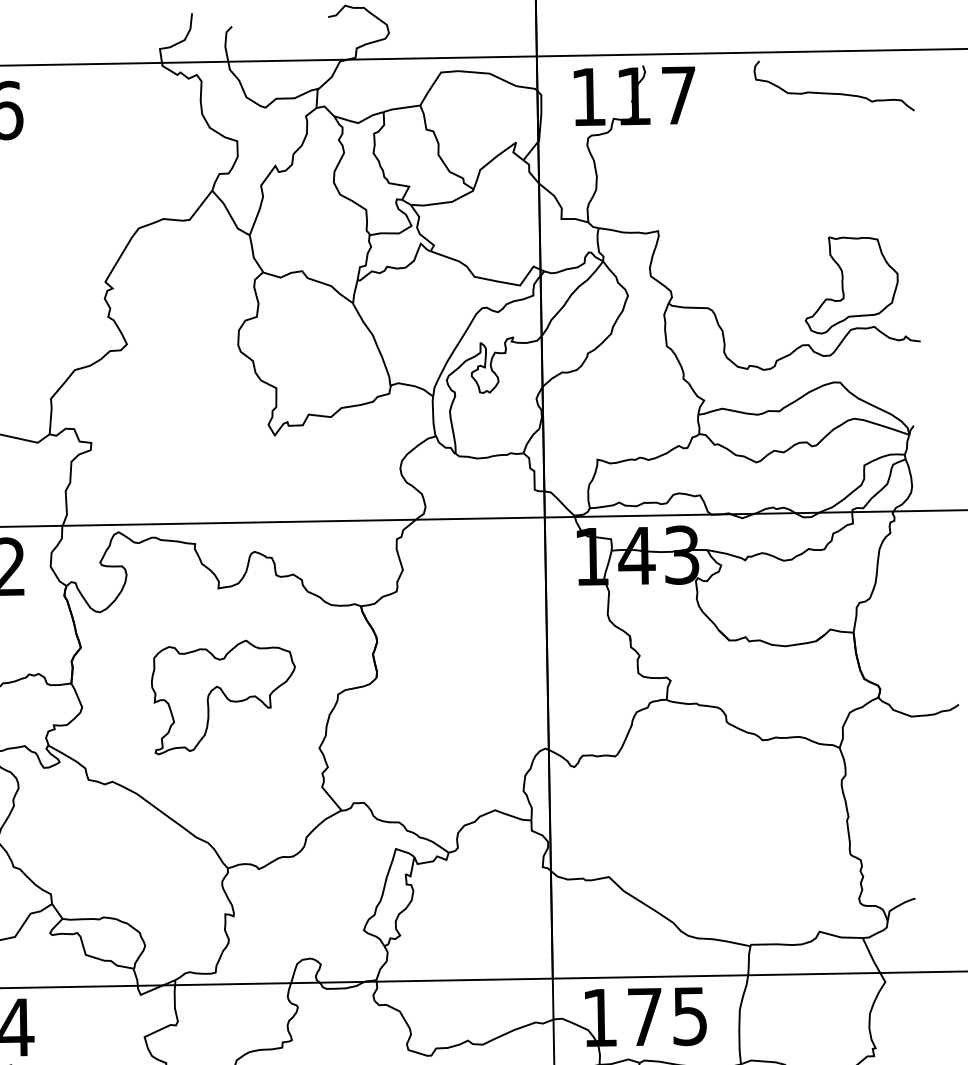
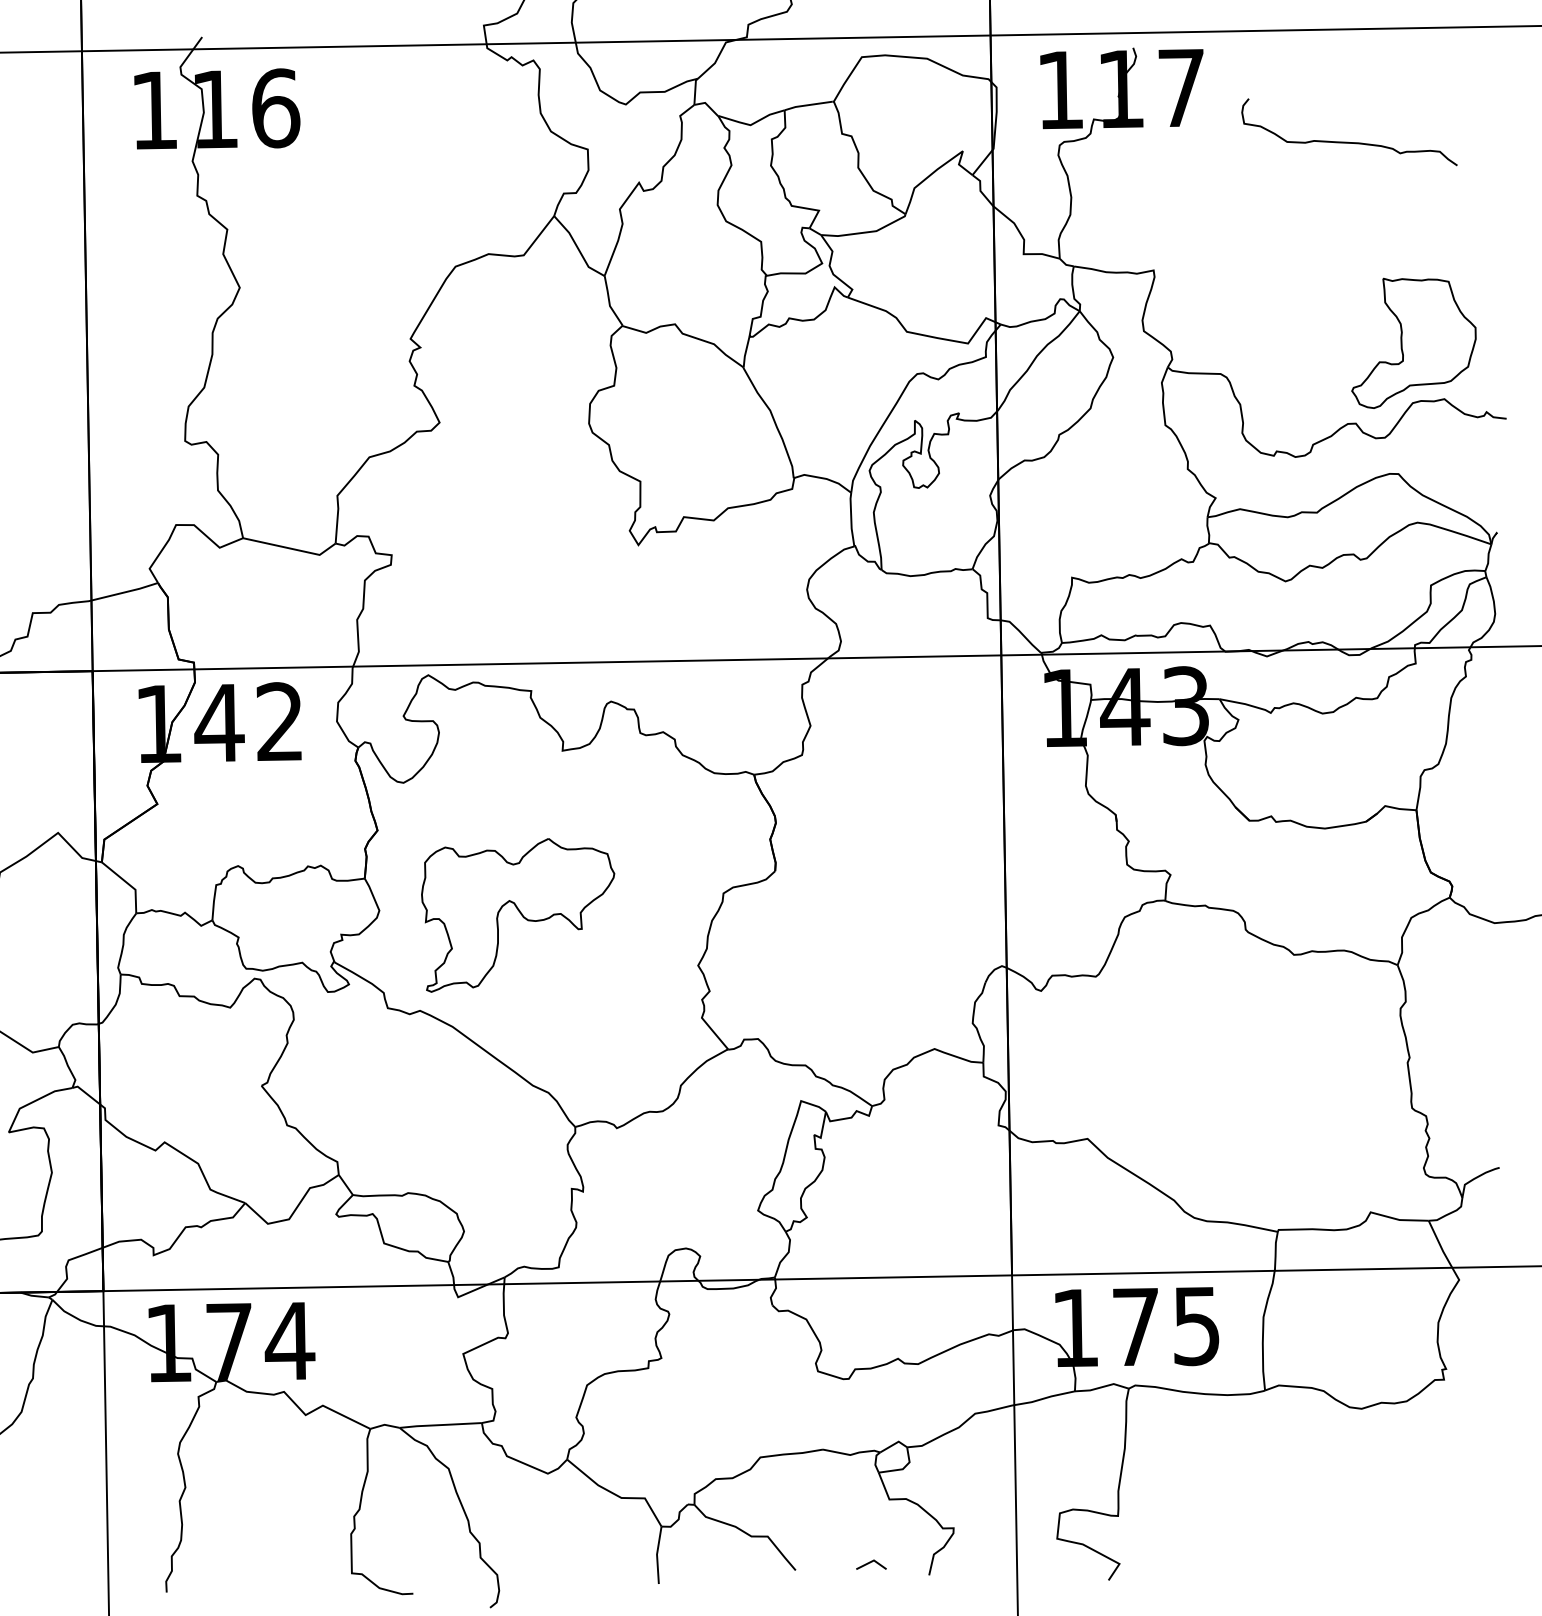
curve: (833, 92) -> (1348, 141), moved
part: (223, 697) -> (518, 915), moved

